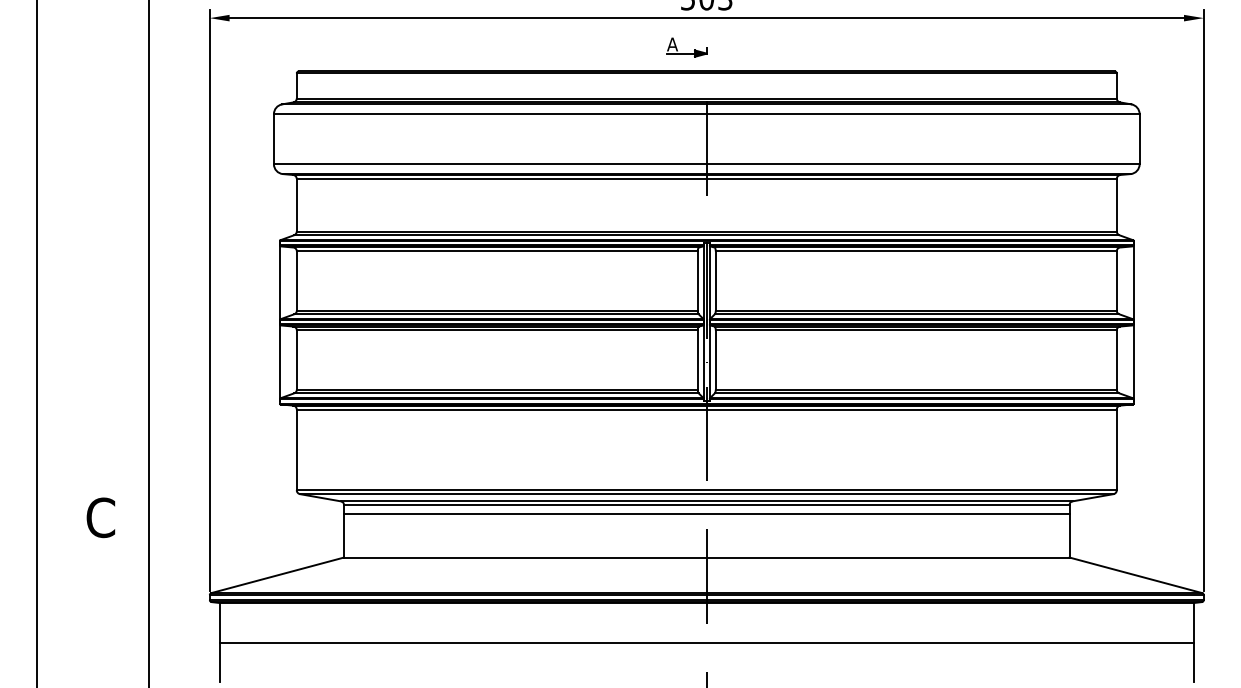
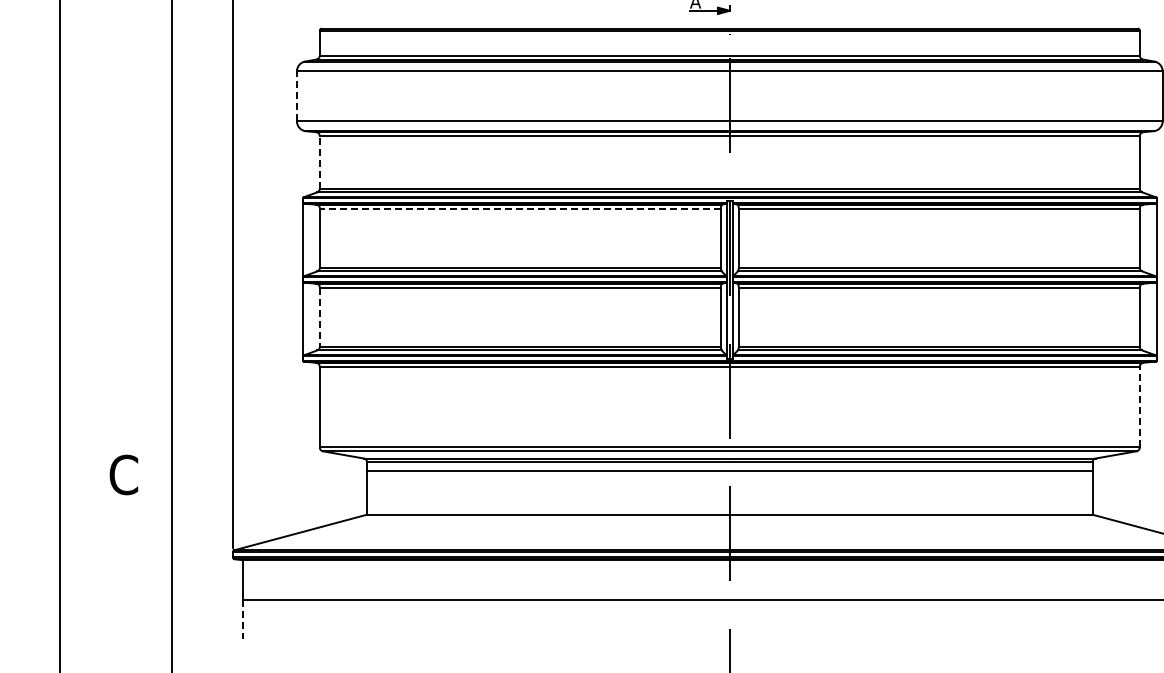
line: (273, 138) -> (296, 95), solid -> dashed
line: (296, 204) -> (319, 161), solid -> dashed
line: (496, 251) -> (519, 208), solid -> dashed
line: (296, 360) -> (319, 317), solid -> dashed
line: (1116, 449) -> (1139, 406), solid -> dashed
line: (219, 662) -> (242, 619), solid -> dashed

